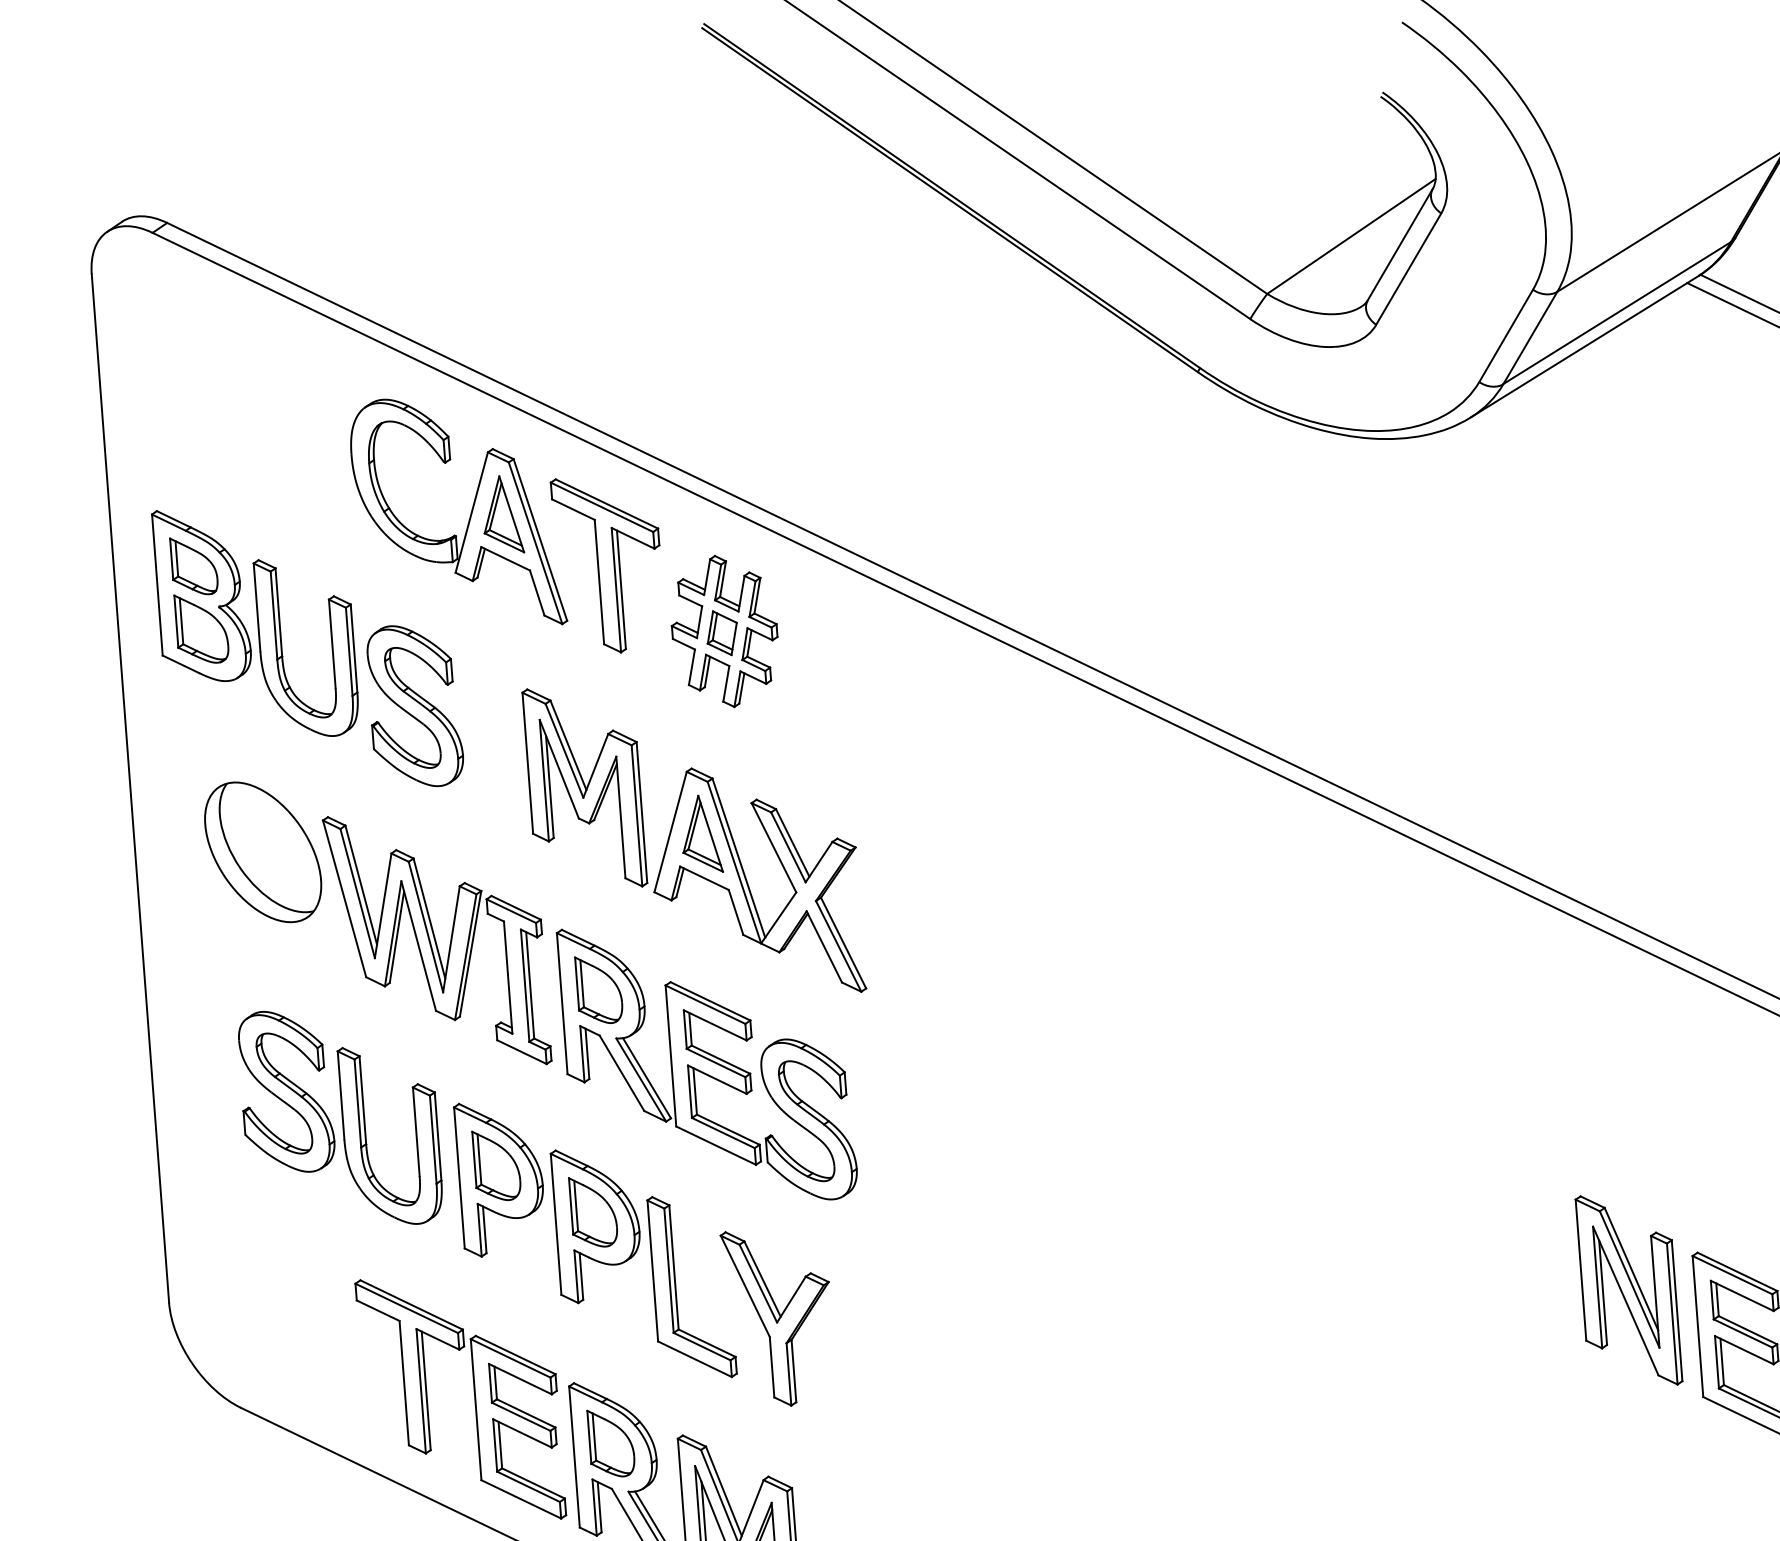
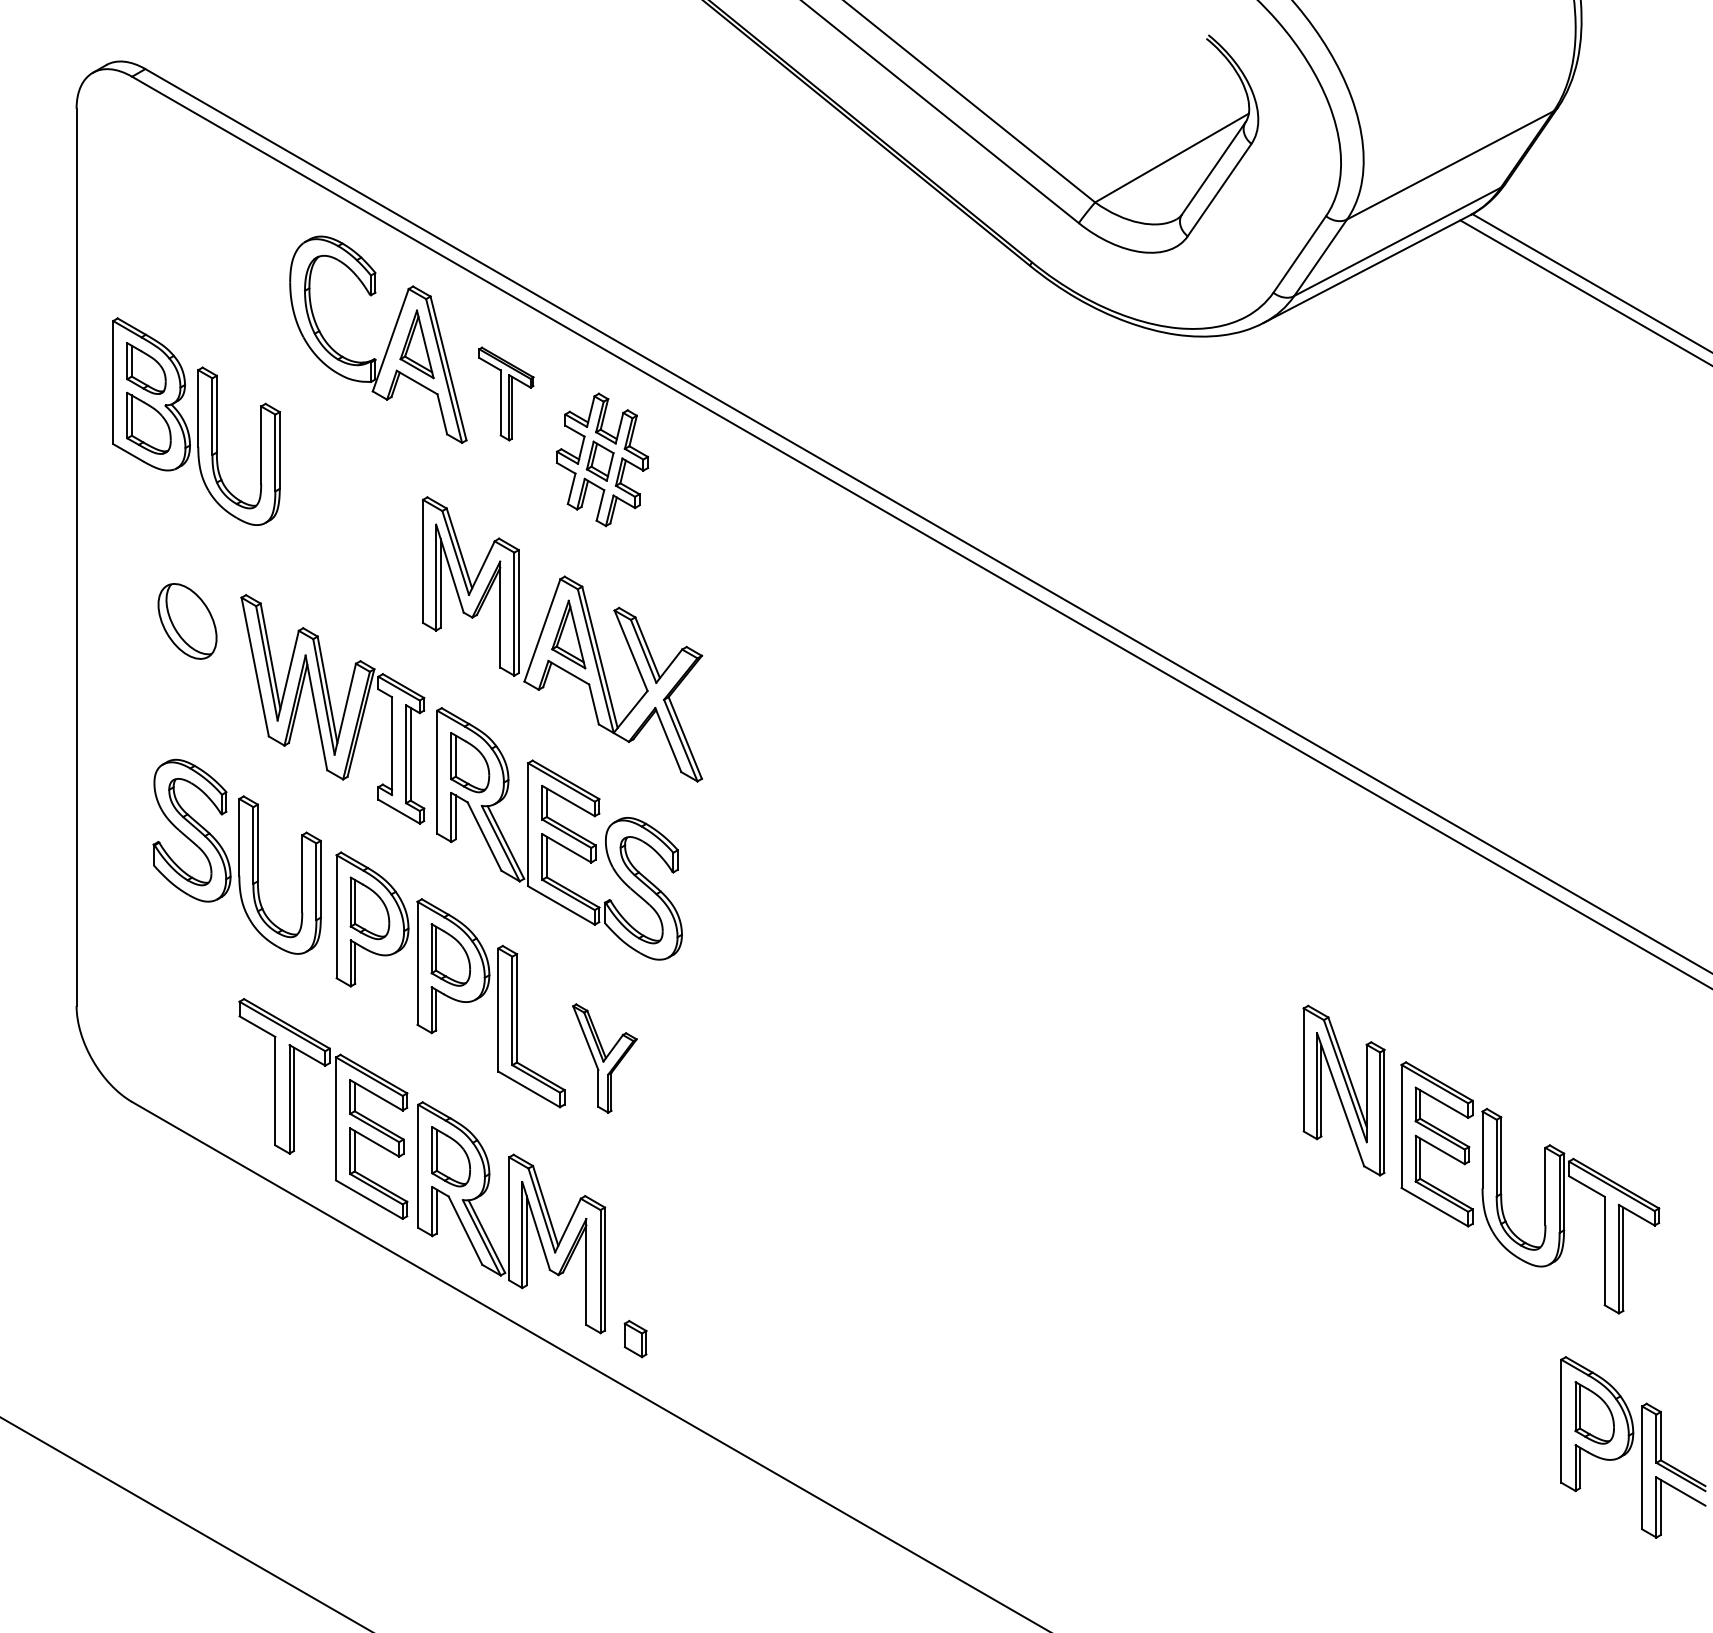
part: (609, 563) -> (506, 393), size x0.6
part: (414, 706) -> (328, 504), removed
part: (263, 852) -> (187, 621), size x0.6
part: (778, 1317) -> (604, 1058), size x0.7

